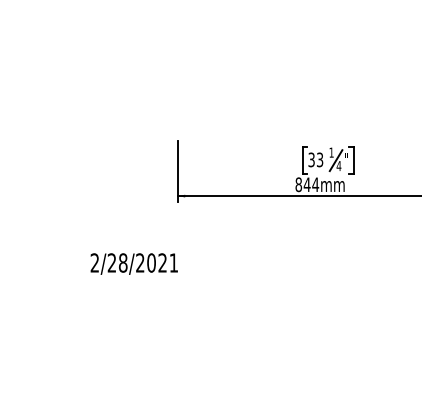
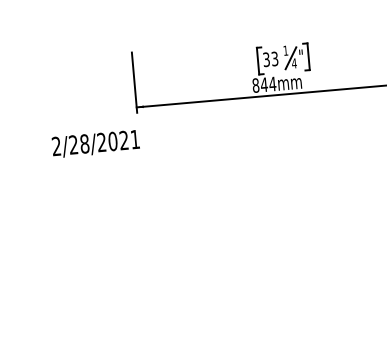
text: (133, 263) -> (95, 143), moved

